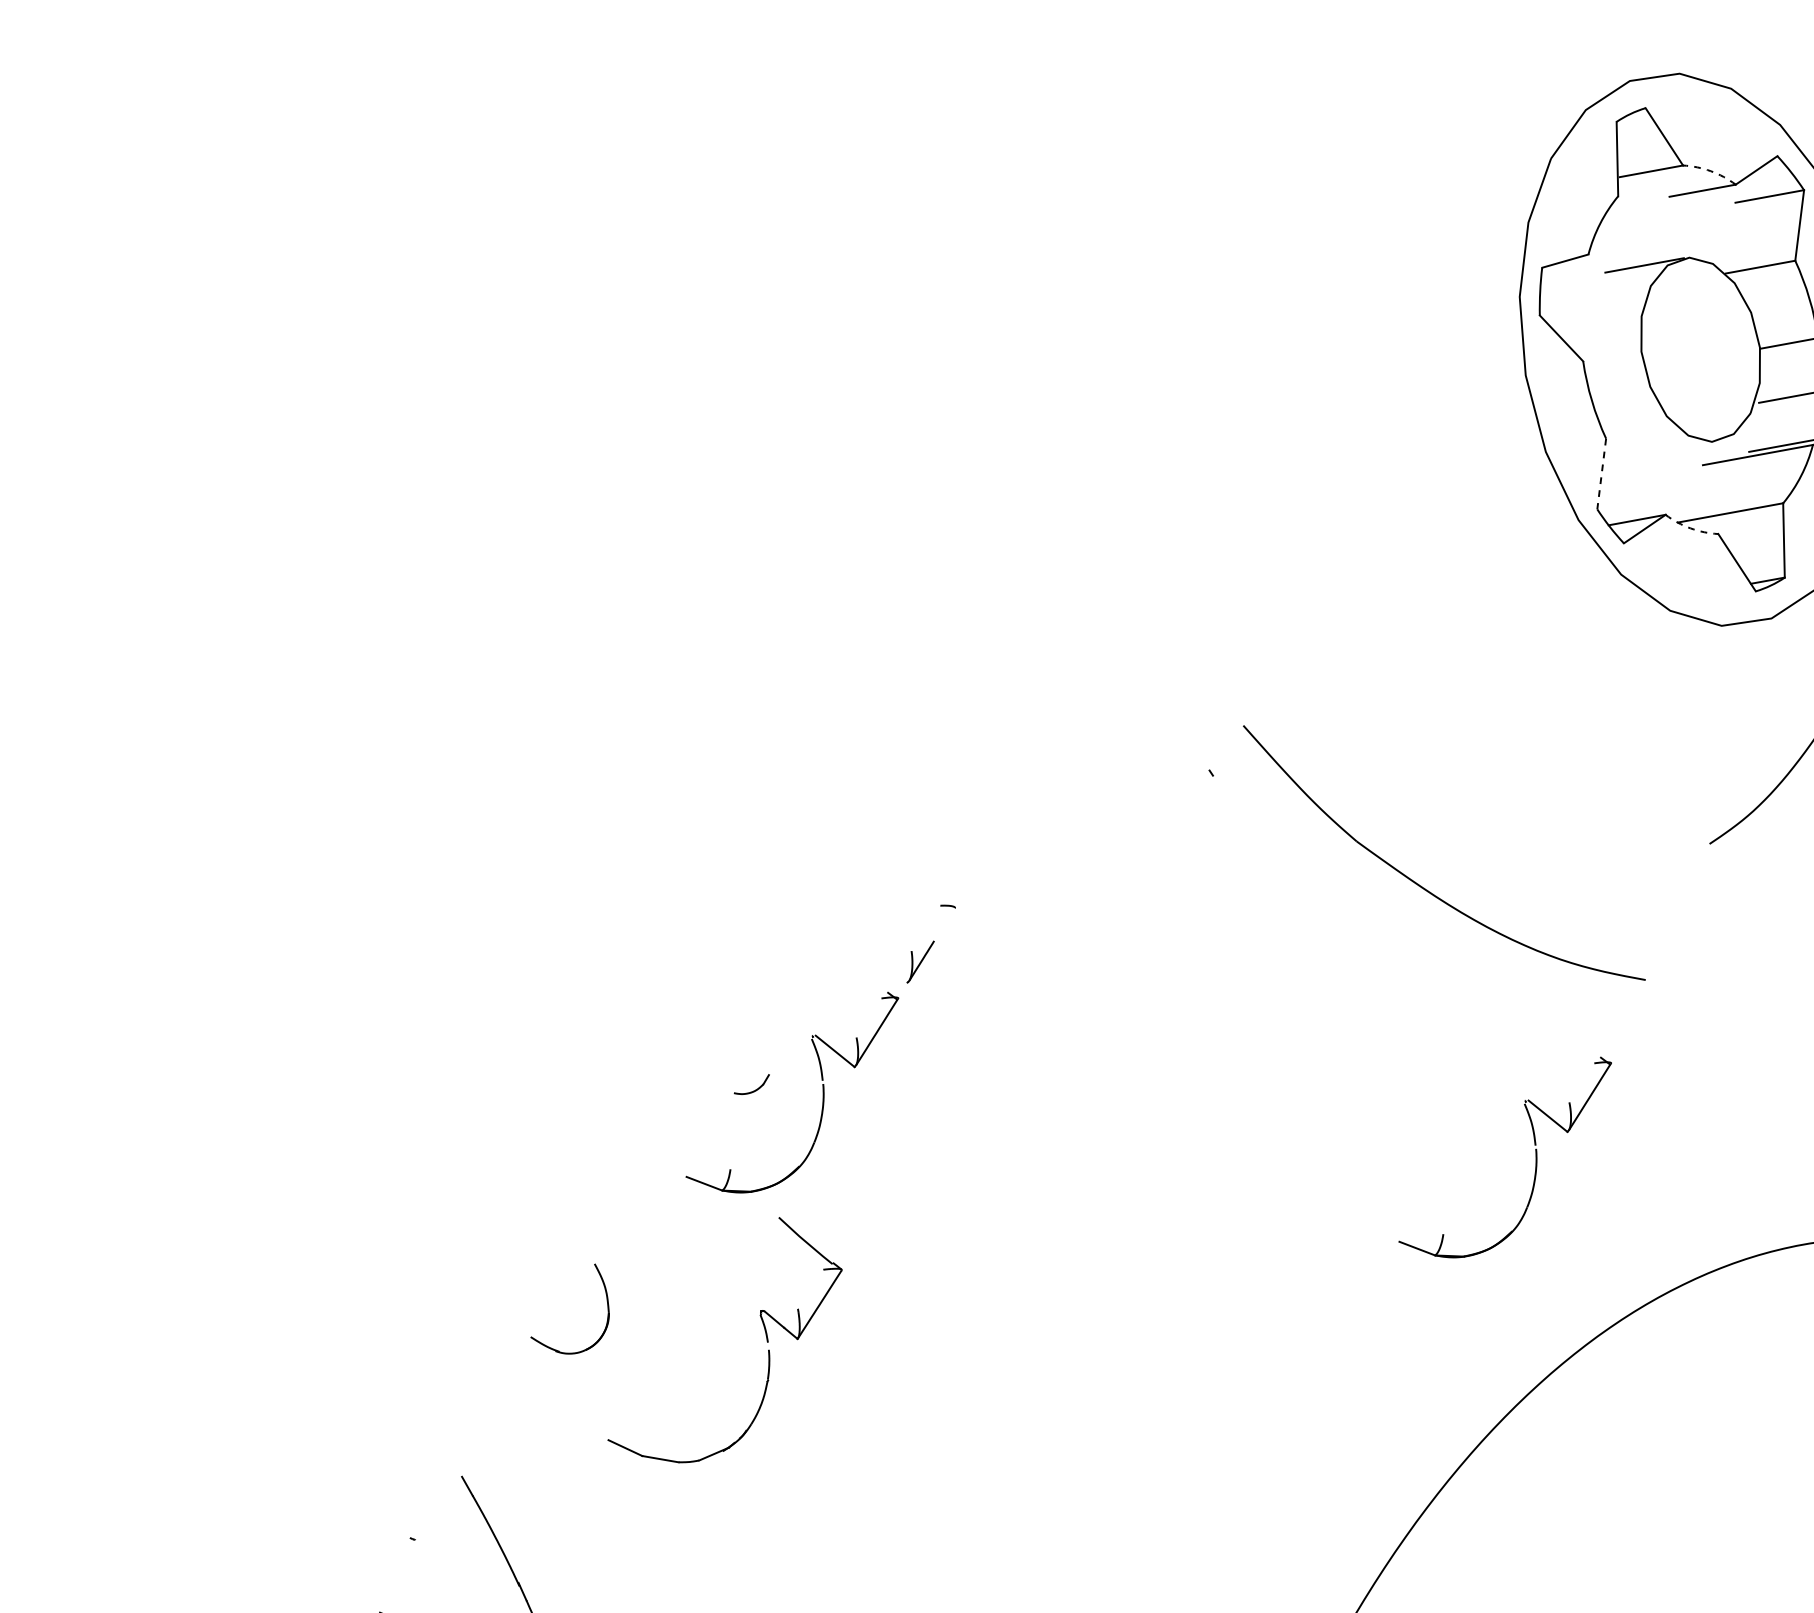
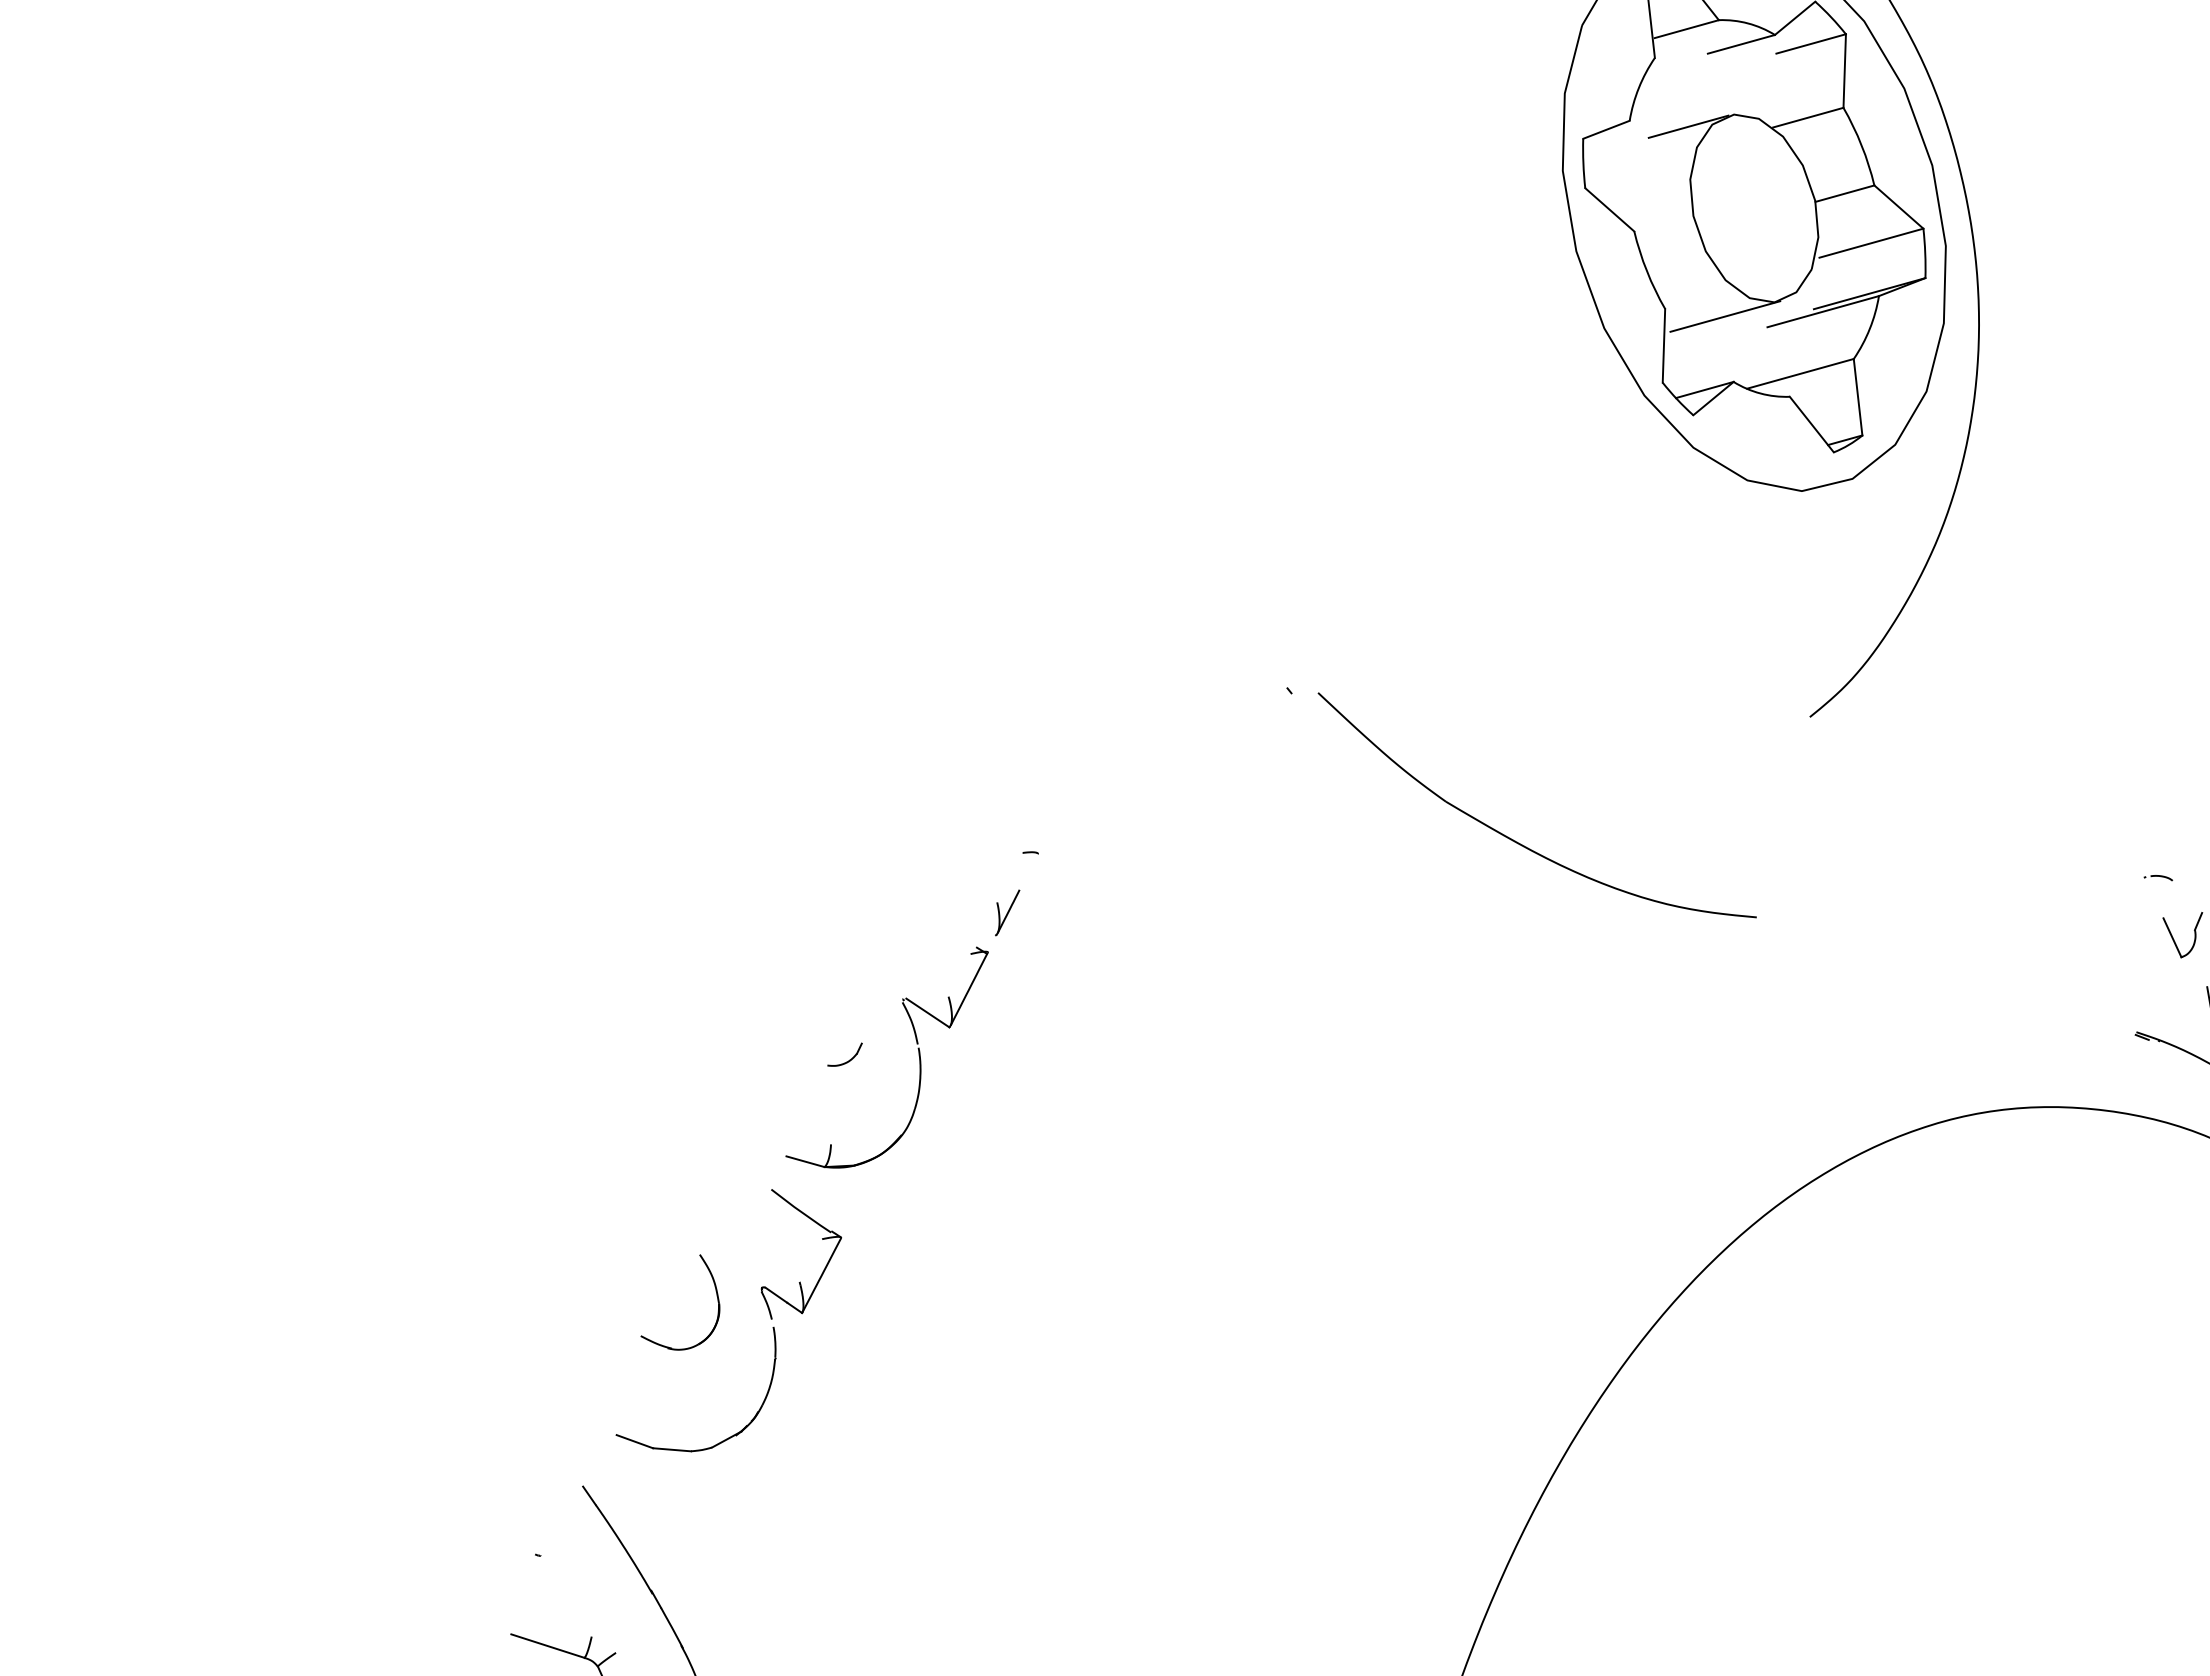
arc: (1711, 171) -> (1748, 23), dashed -> solid
line: (1663, 451) -> (1725, 316), added
line: (1601, 473) -> (1663, 345), dashed -> solid
arc: (1690, 528) -> (1760, 393), dashed -> solid
part: (1422, 886) -> (1517, 841), moved
part: (1535, 1156) -> (1659, 1055), removed
part: (764, 1331) -> (767, 1308), moved

